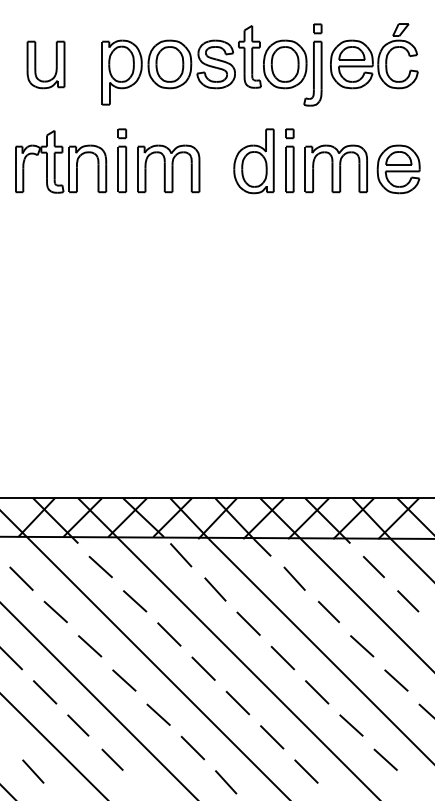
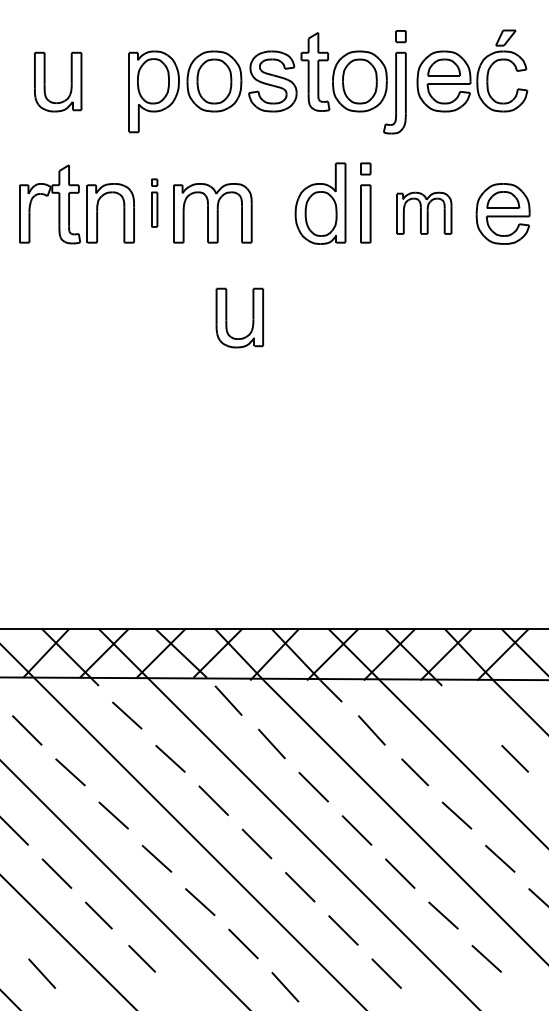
part: (122, 160) -> (154, 202), size x0.6
part: (335, 168) -> (423, 212), size x0.7
part: (180, 251) -> (227, 317), added
line: (373, 566) -> (471, 714), removed

